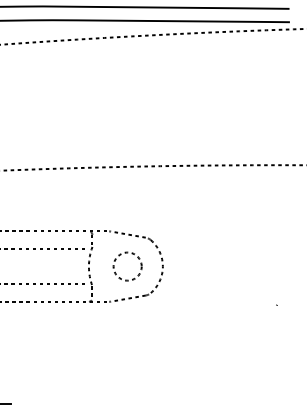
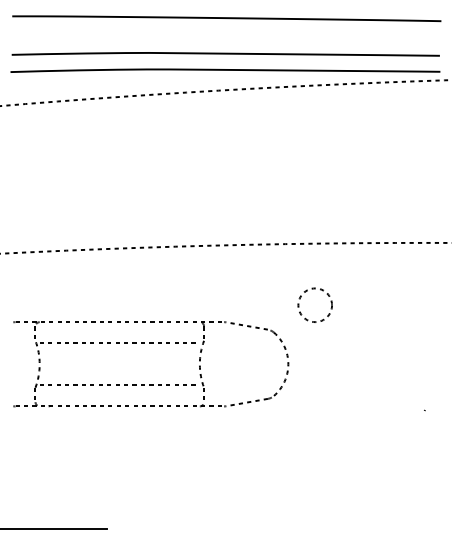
circle: (127, 265) -> (314, 304), moved

